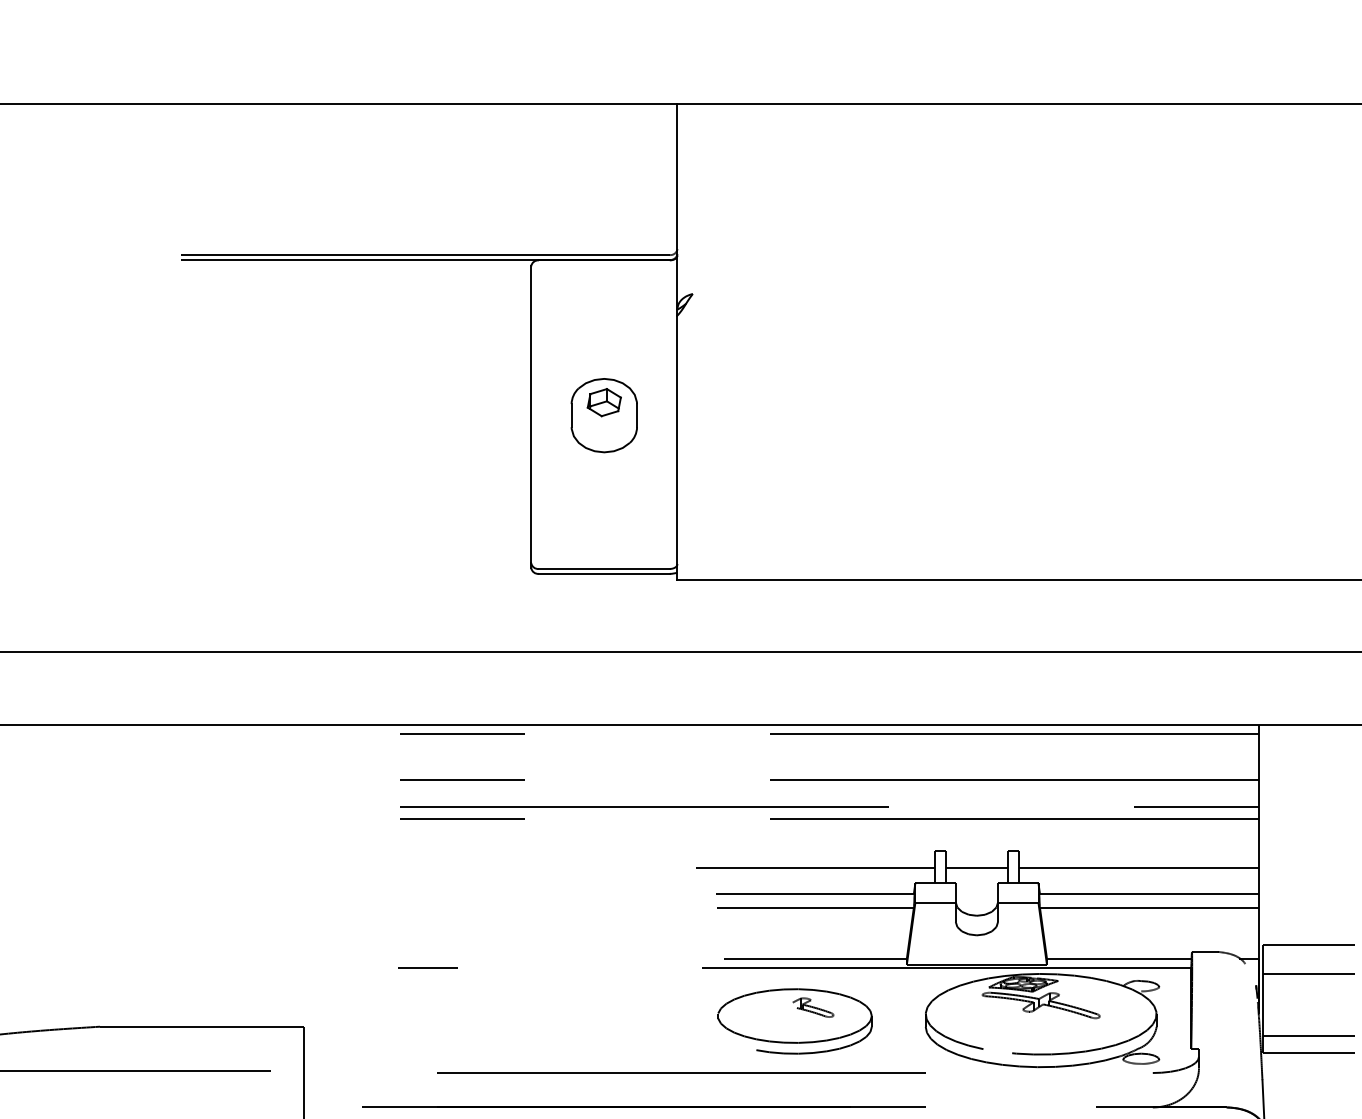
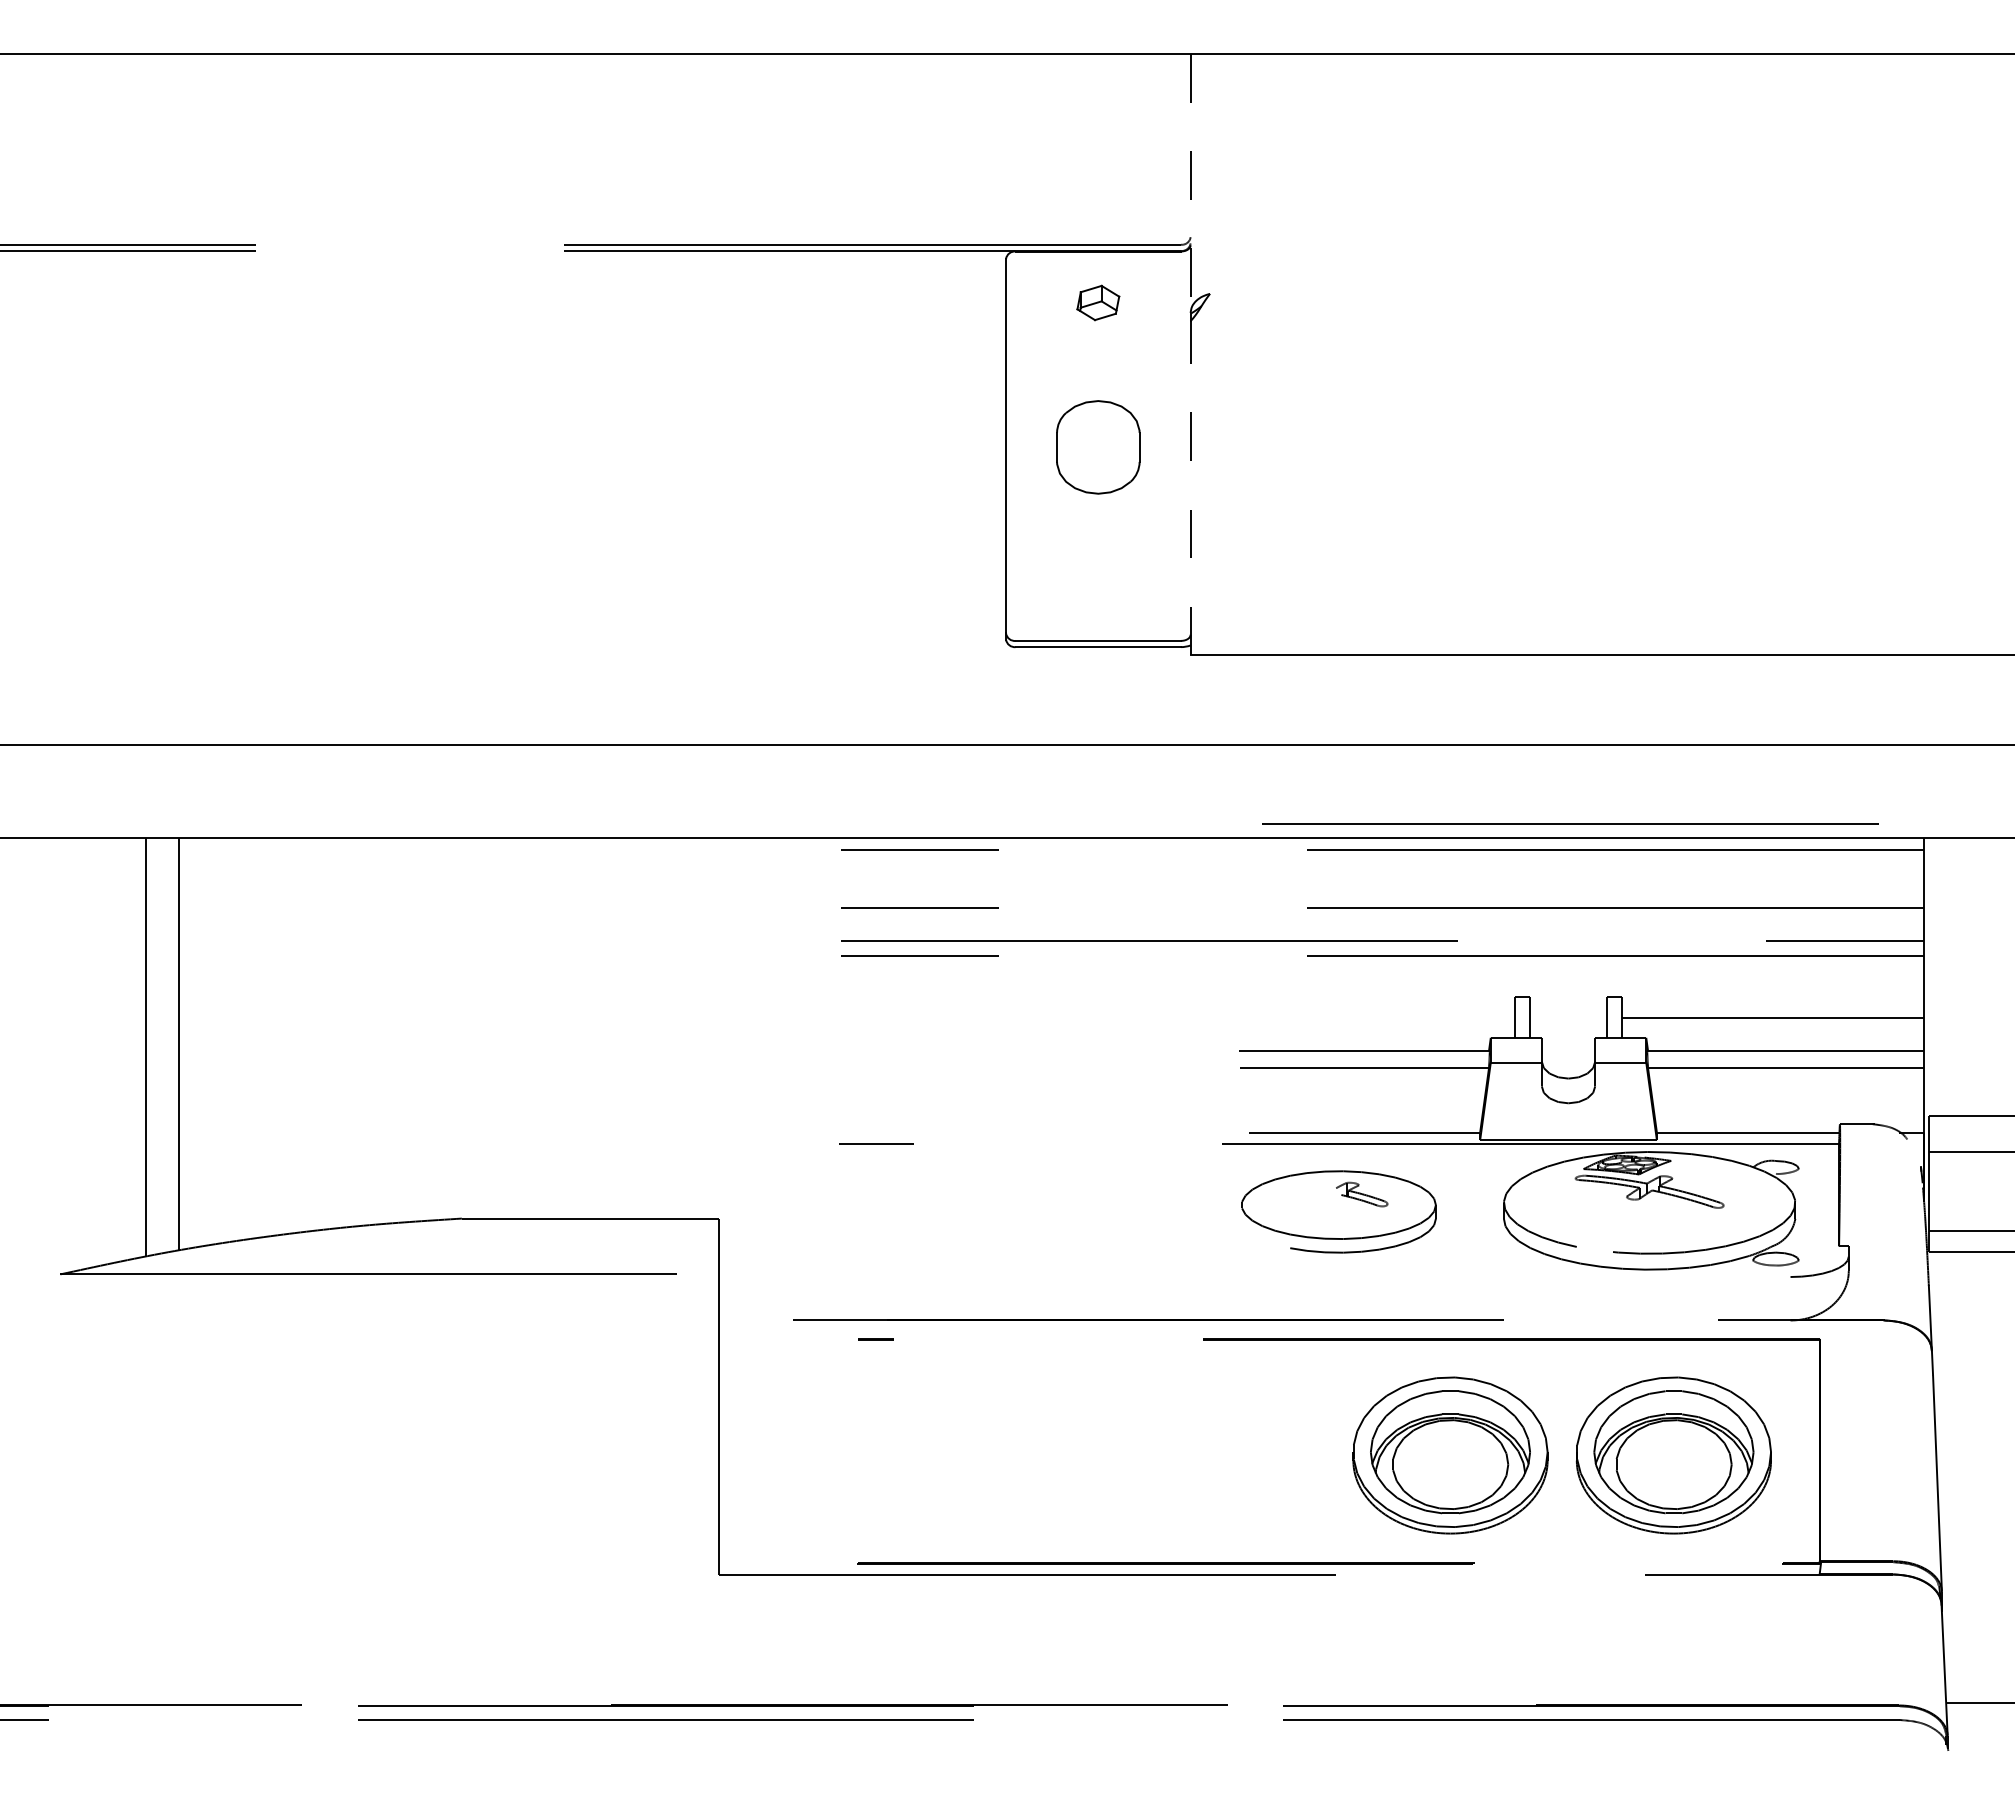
line: (677, 207) -> (1190, 184), solid -> dashed
part: (604, 402) -> (1098, 302), moved
line: (677, 447) -> (1190, 487), solid -> dashed
line: (815, 868) -> (1364, 1018), removed
line: (976, 868) -> (1568, 1018), removed
line: (681, 1072) -> (1570, 823), moved

